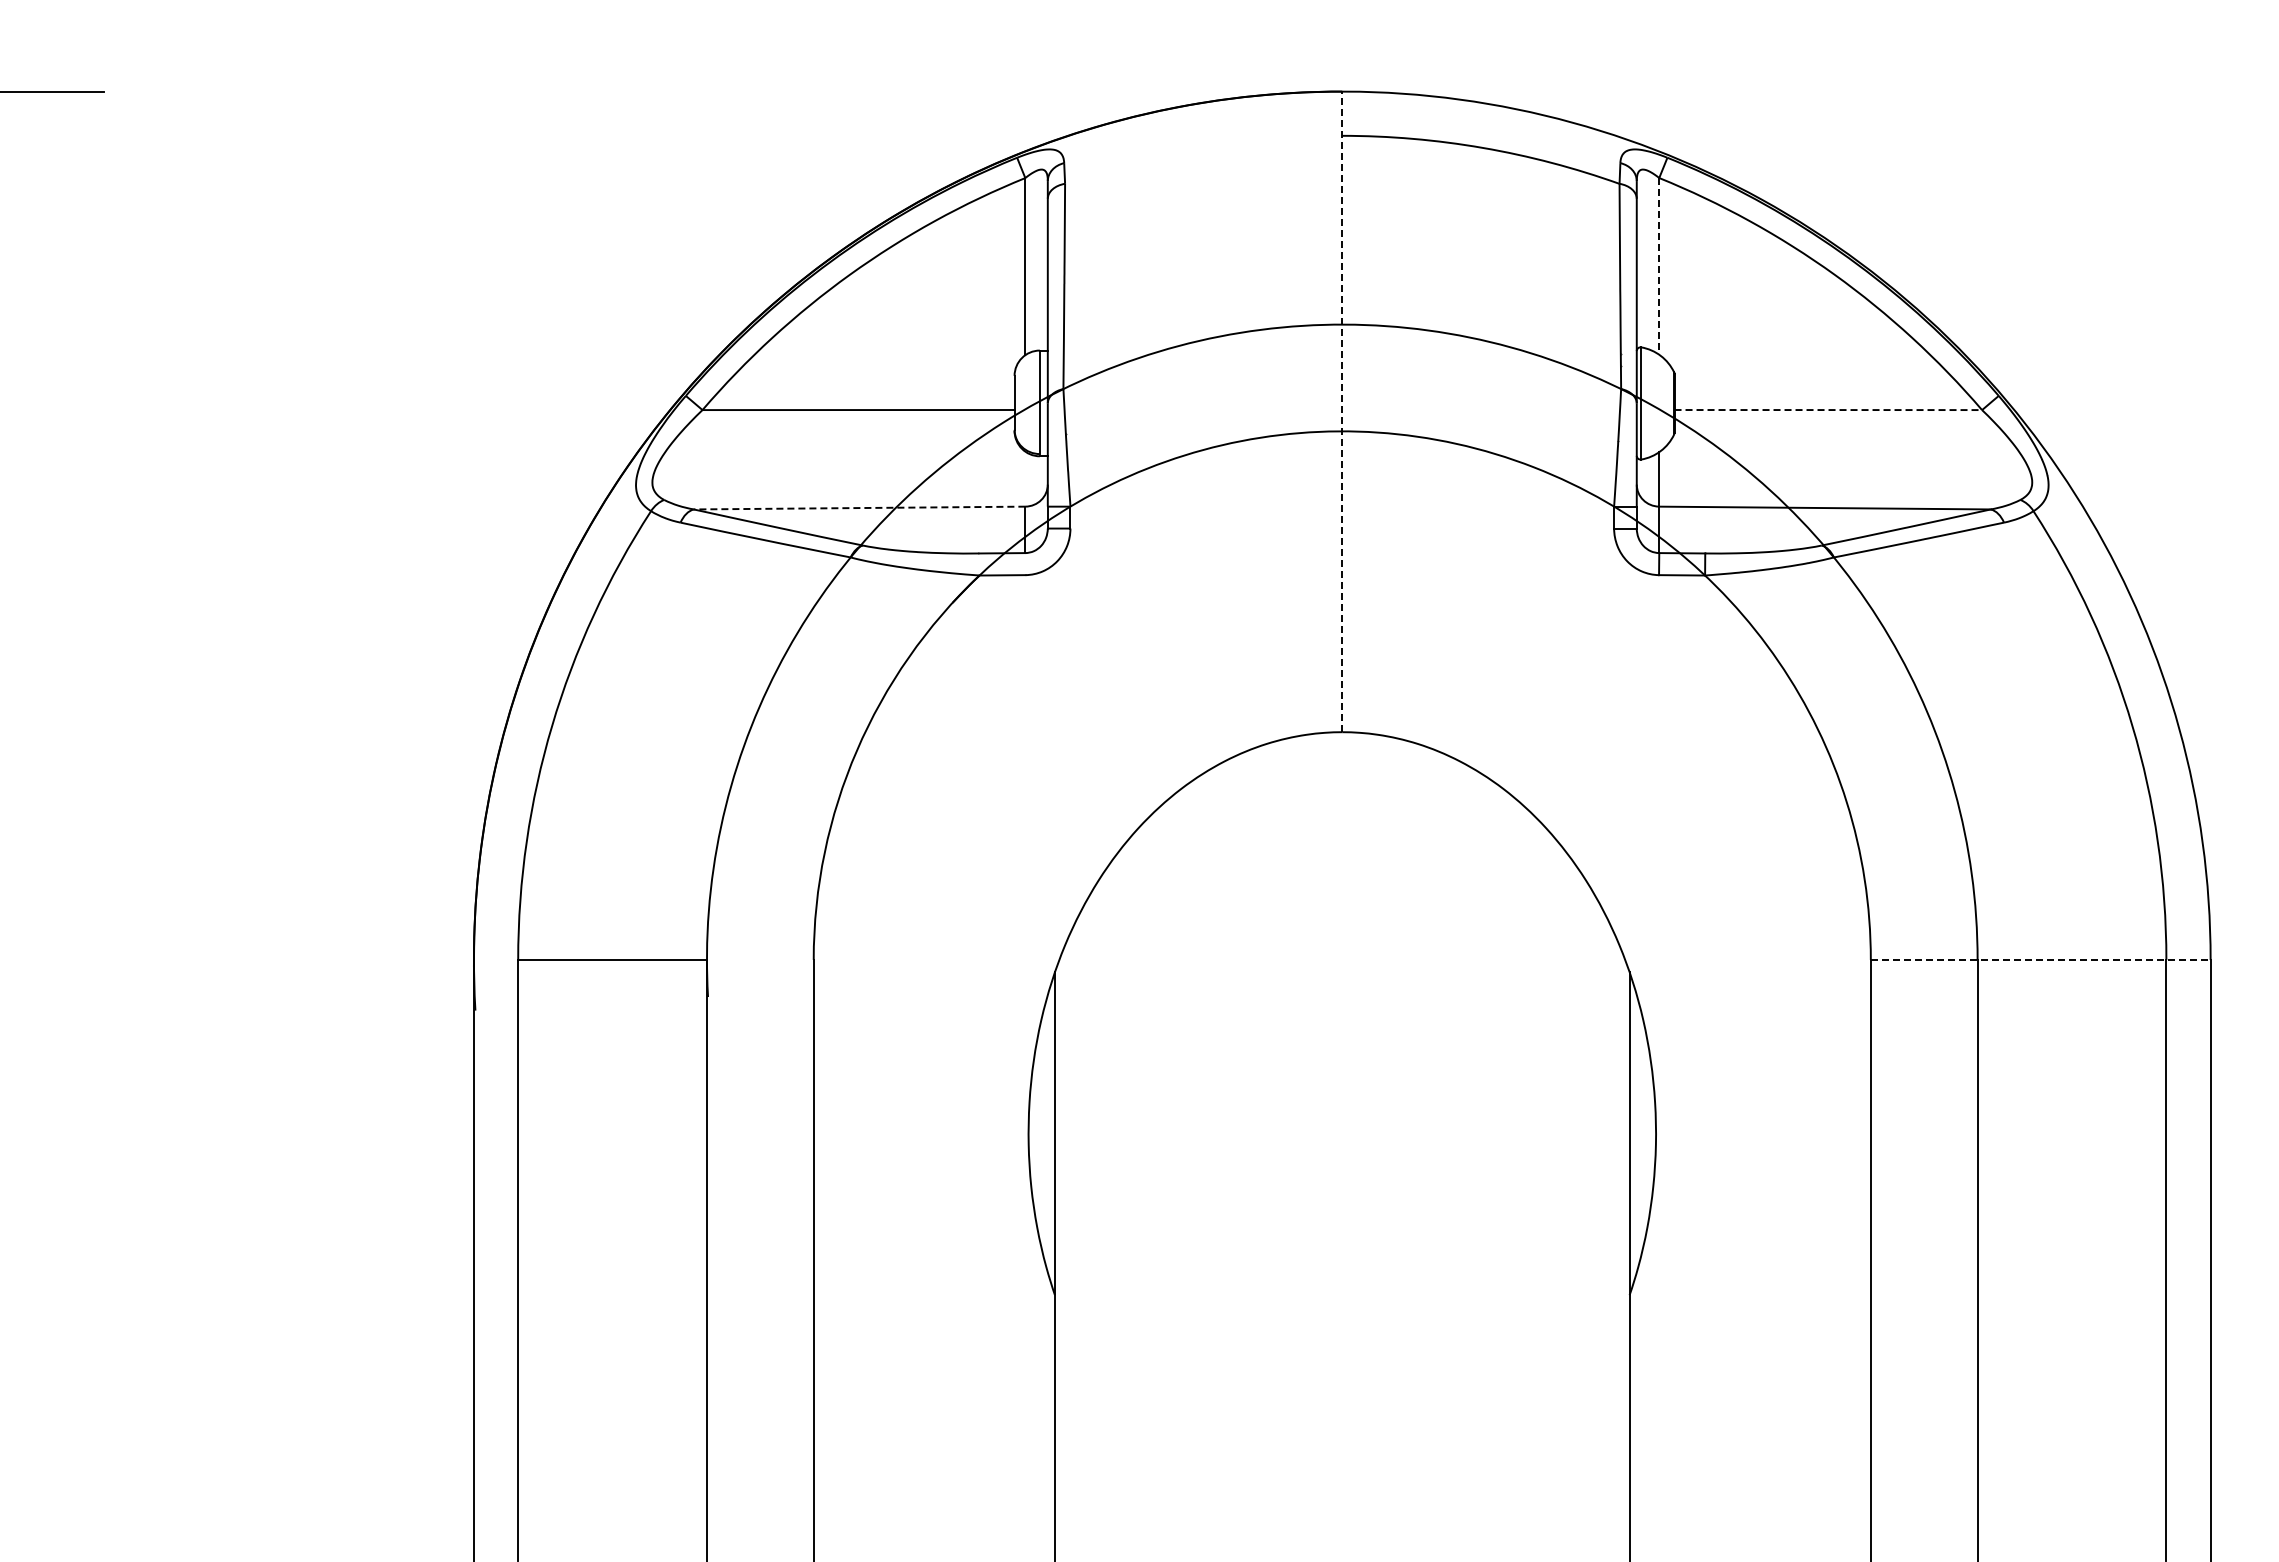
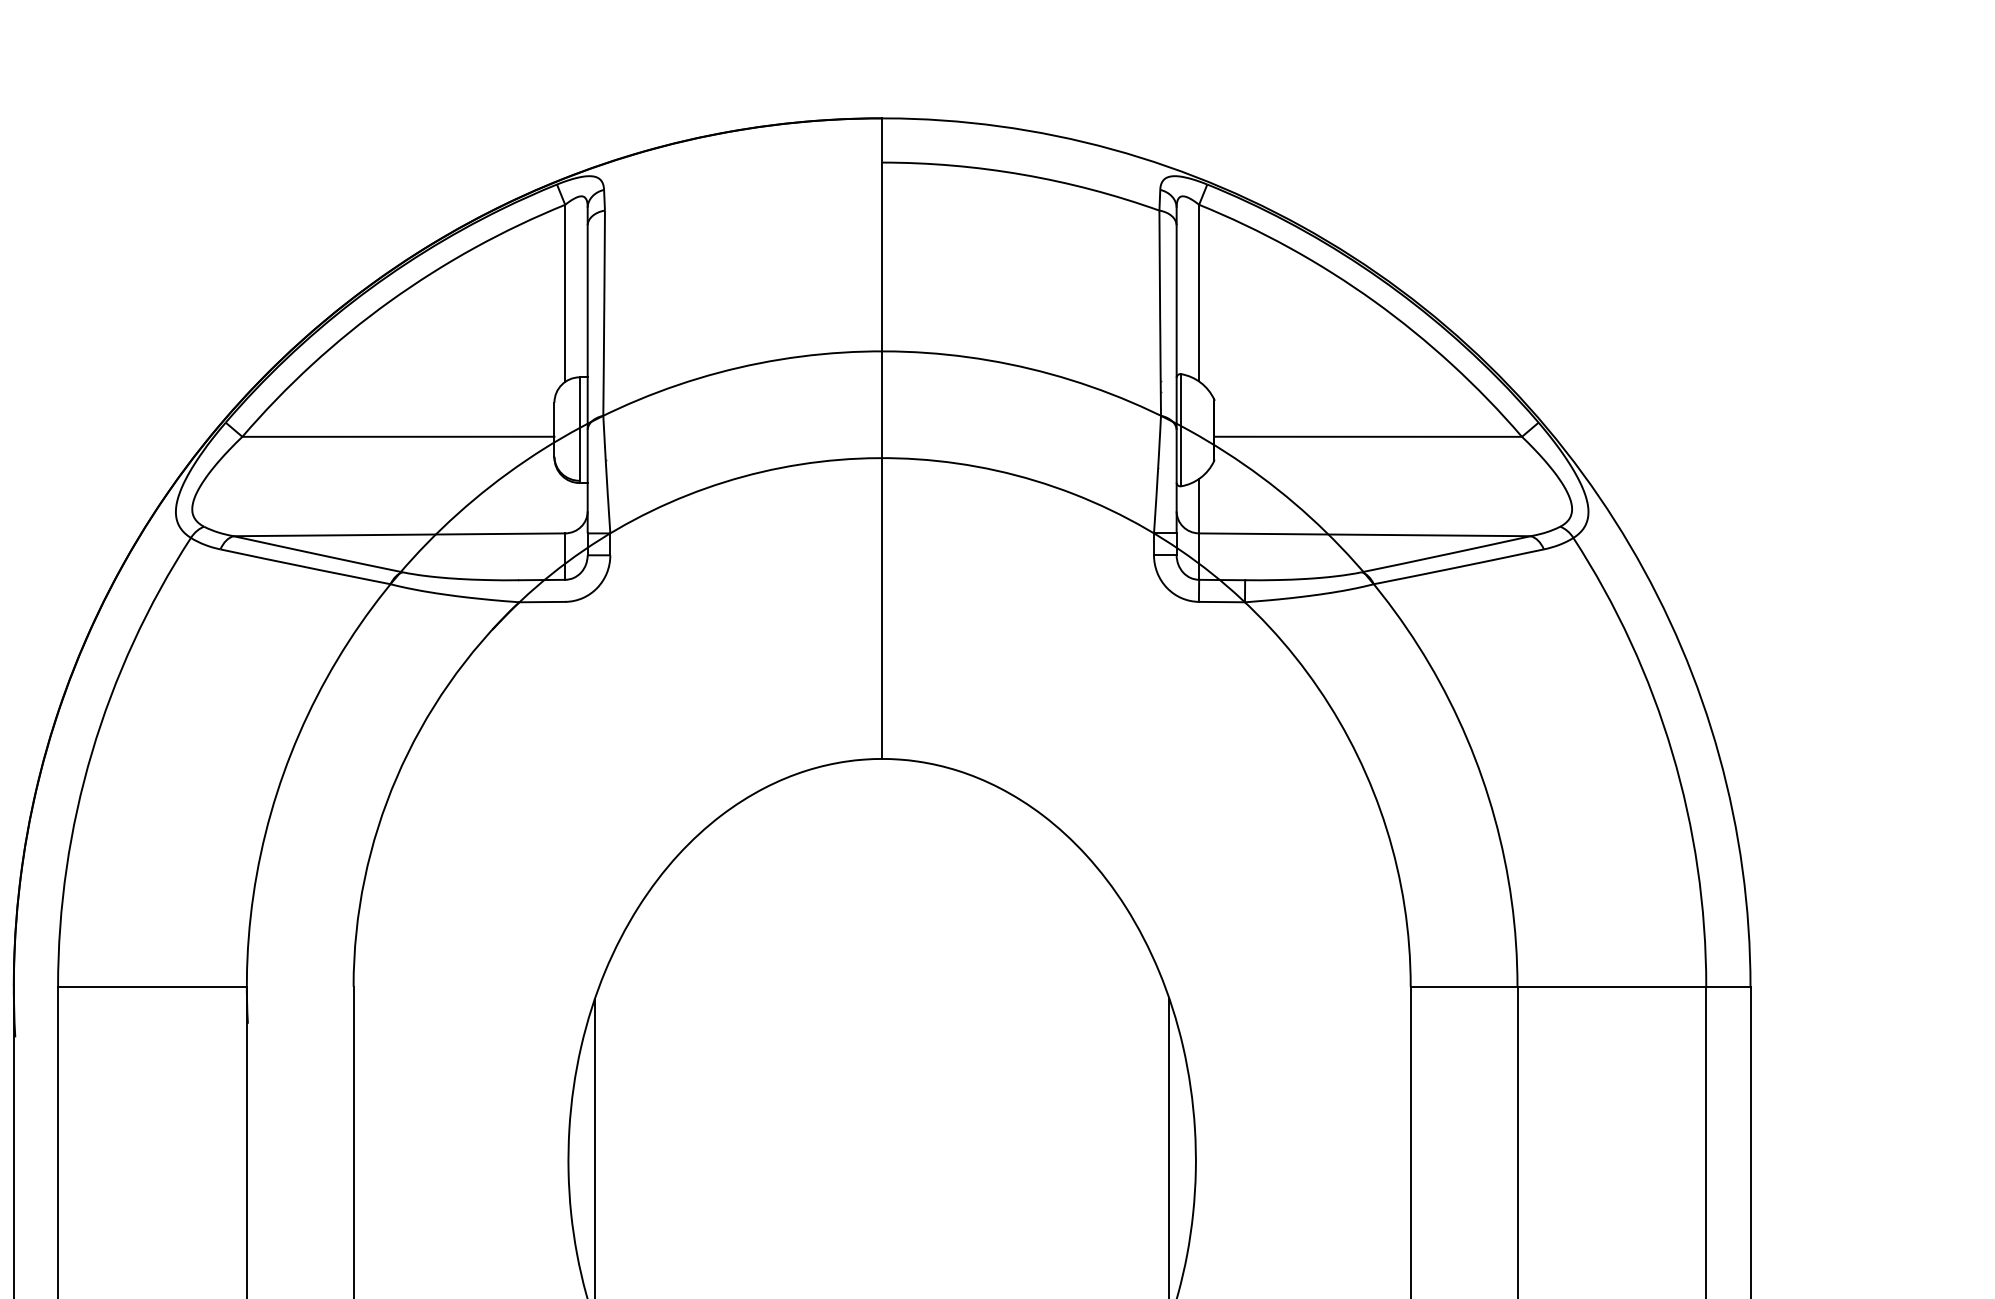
line: (1659, 266) -> (1199, 293), dashed -> solid
line: (1828, 410) -> (1368, 437), dashed -> solid
line: (1342, 411) -> (882, 438), dashed -> solid
line: (859, 508) -> (399, 535), dashed -> solid
line: (2040, 959) -> (1580, 986), dashed -> solid

